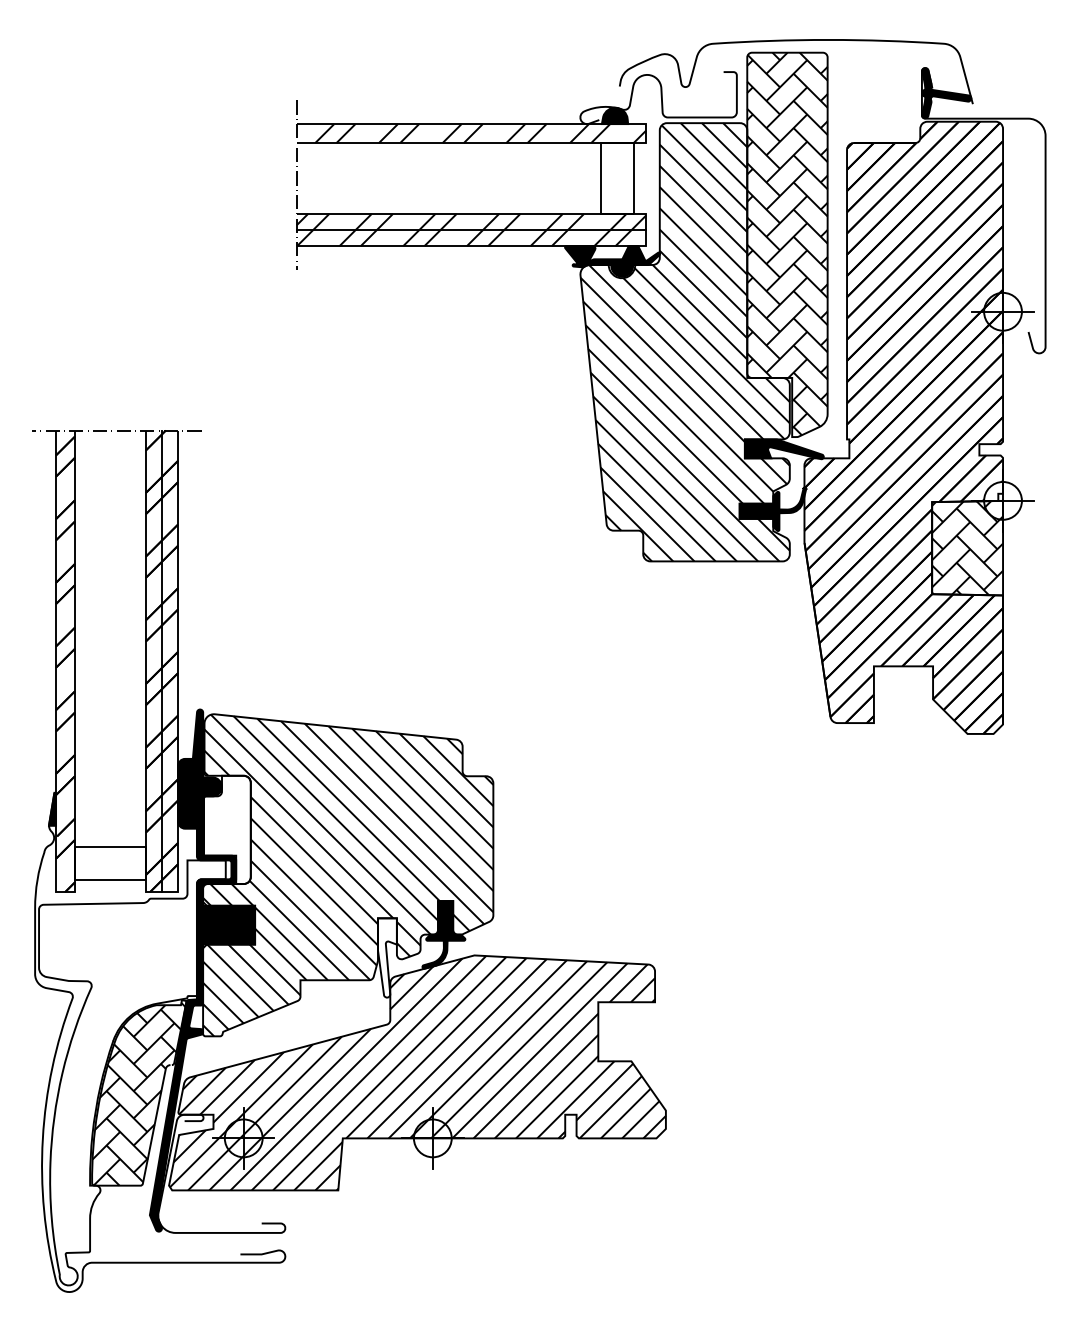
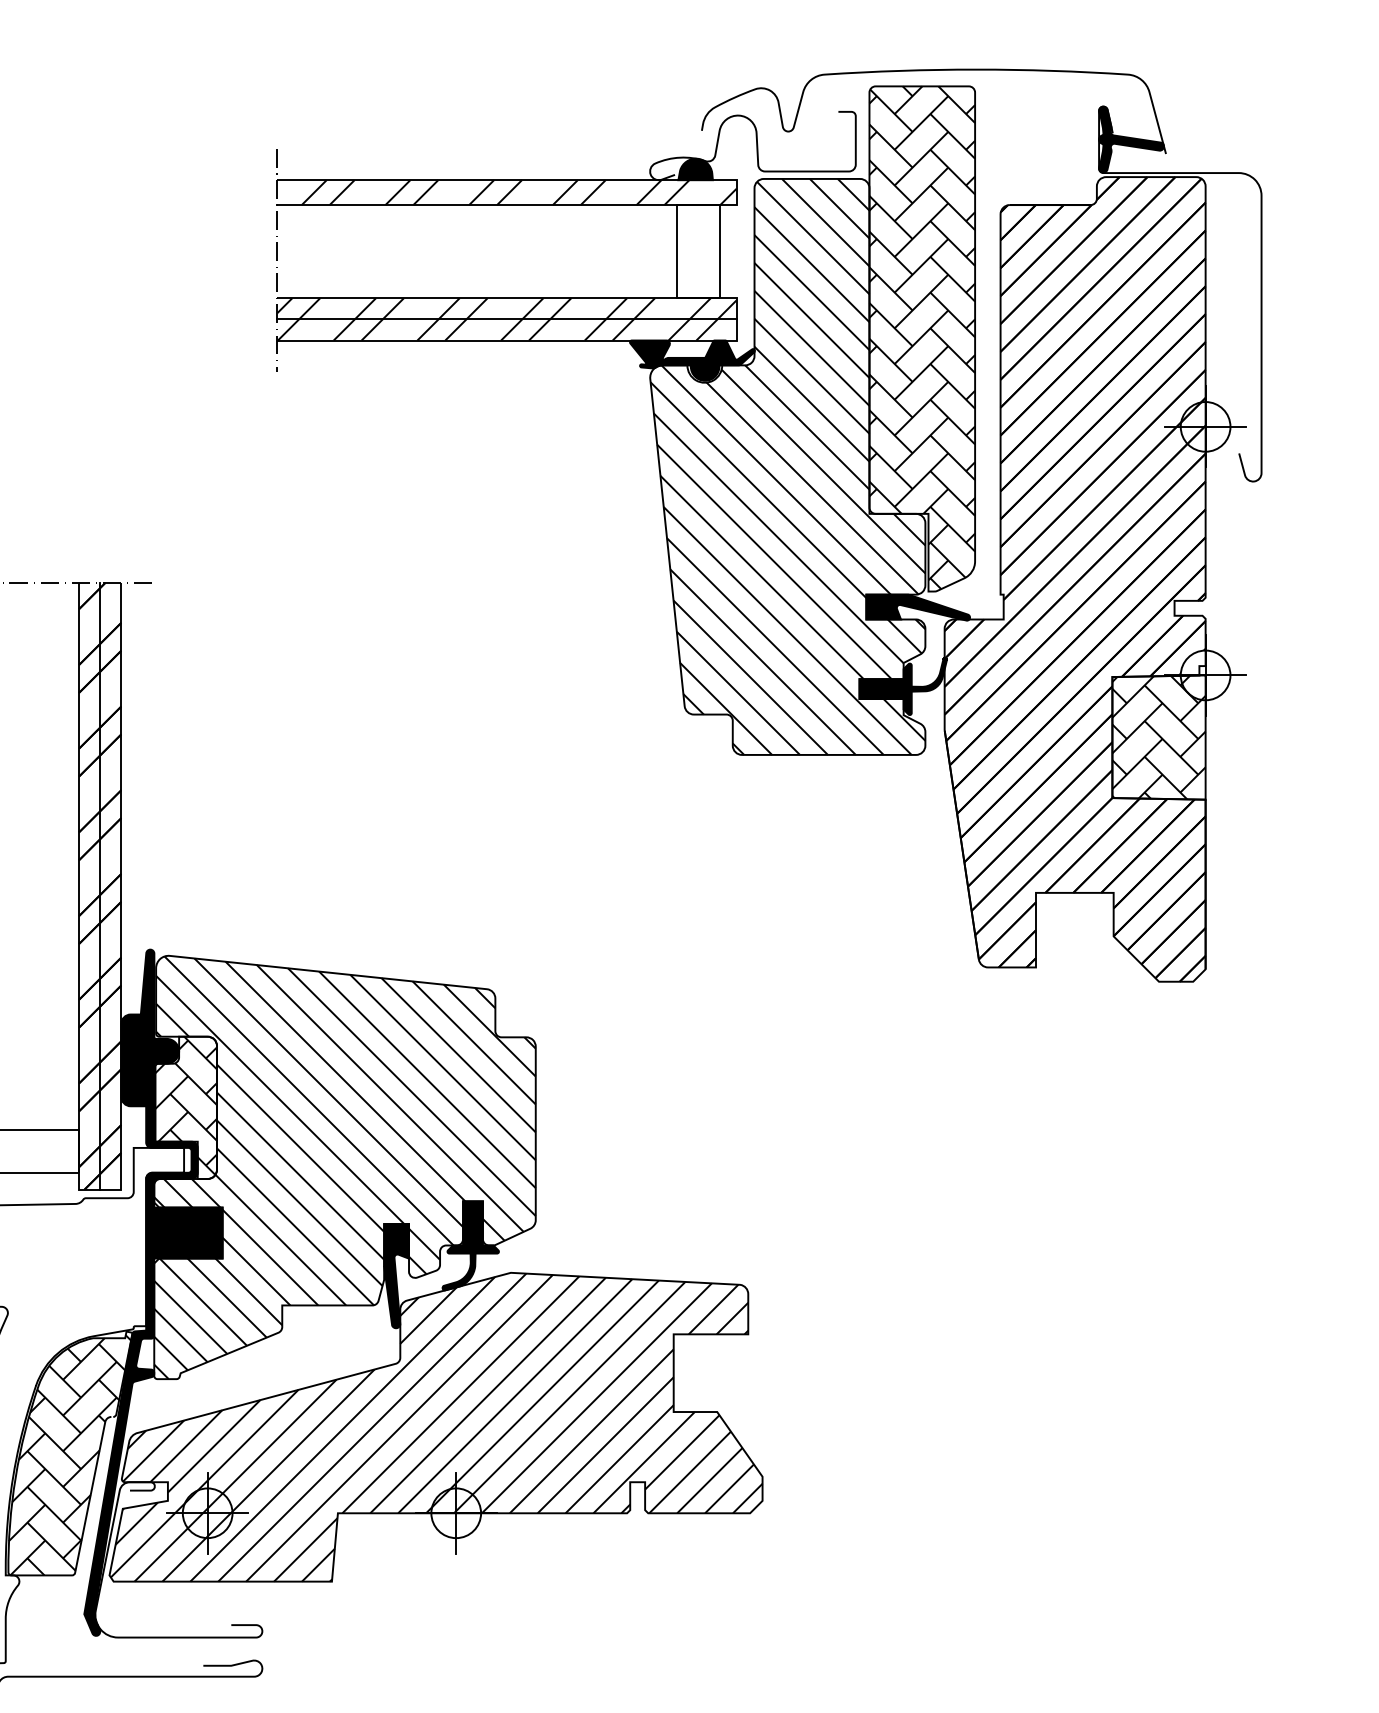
hatch: (227, 827) -> (186, 1104), added
fill: (387, 957) -> (396, 1275), added

